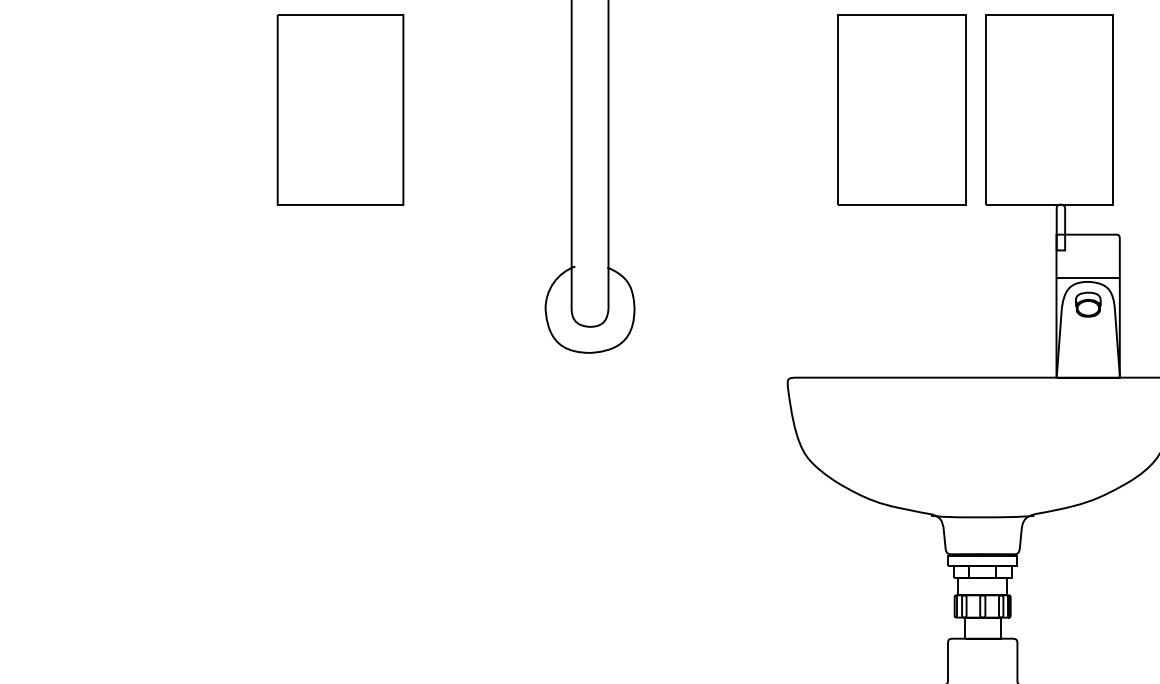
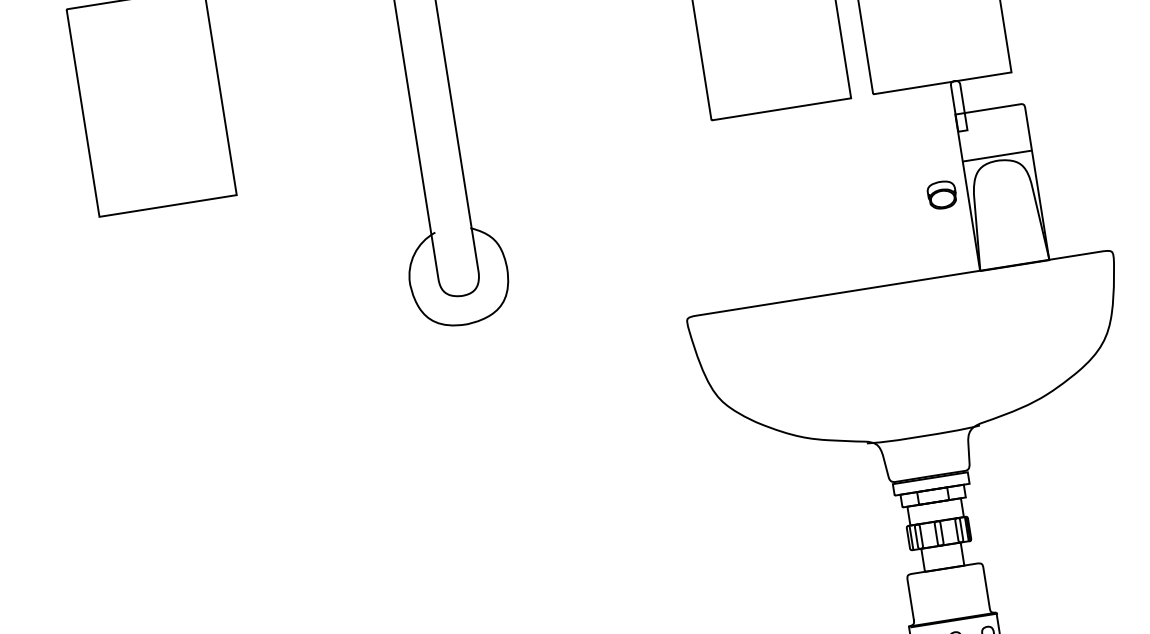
part: (1088, 304) -> (942, 194), moved

